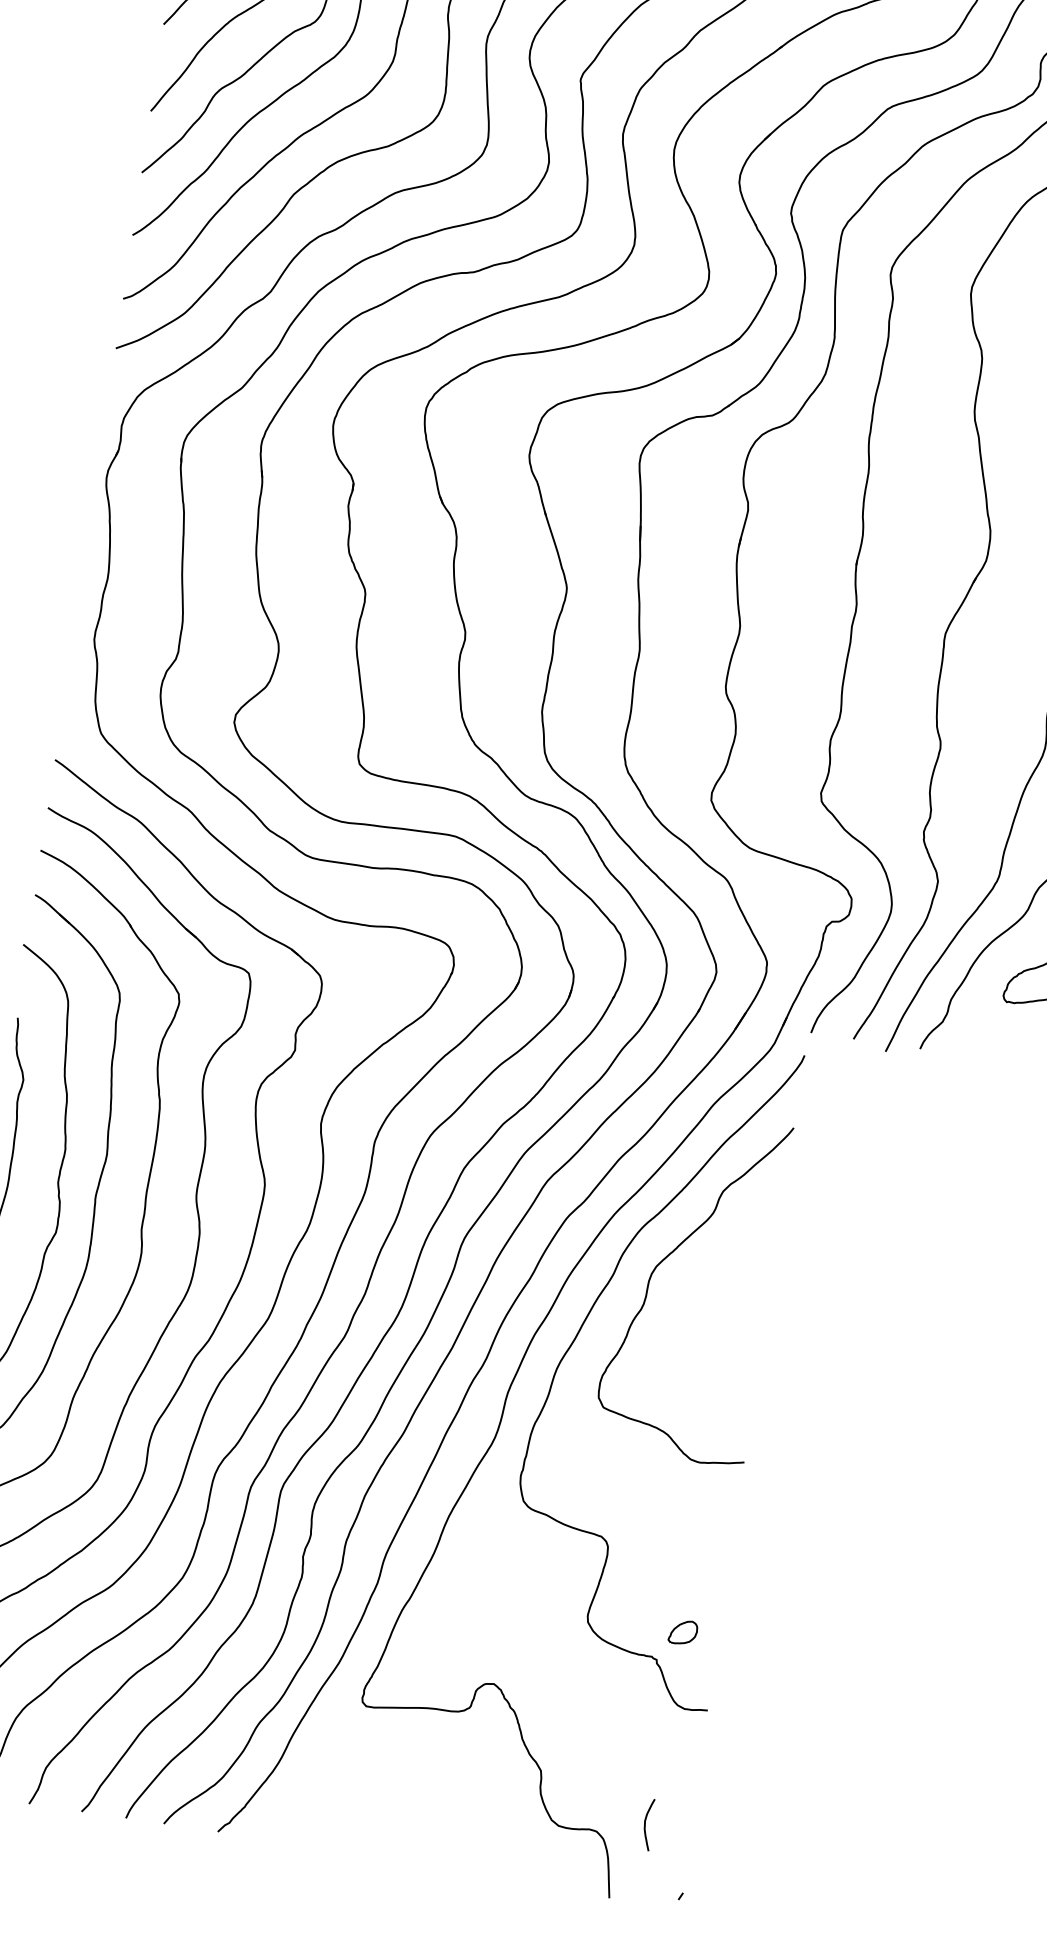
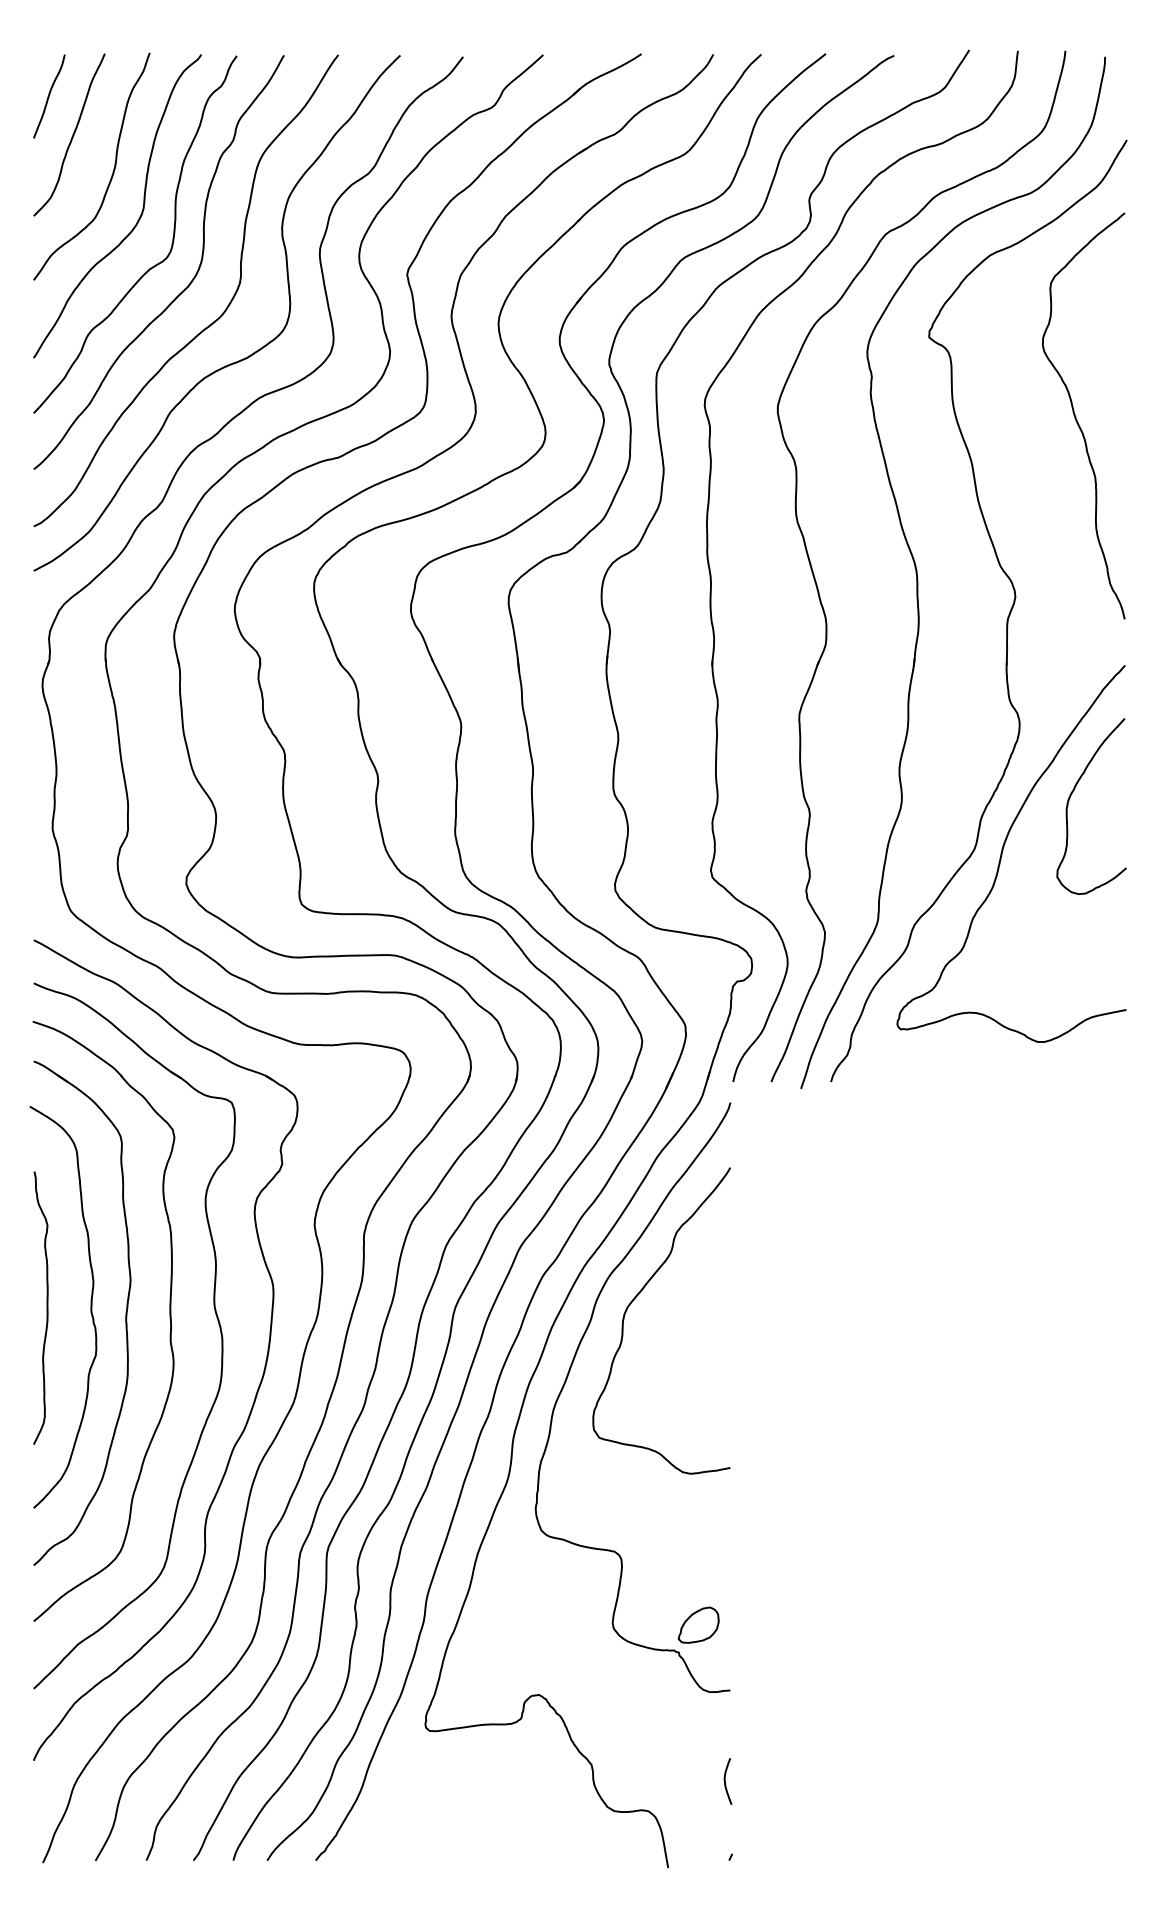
part: (683, 1631) -> (698, 1624), size x1.67
curve: (645, 1824) -> (725, 1781), moved

